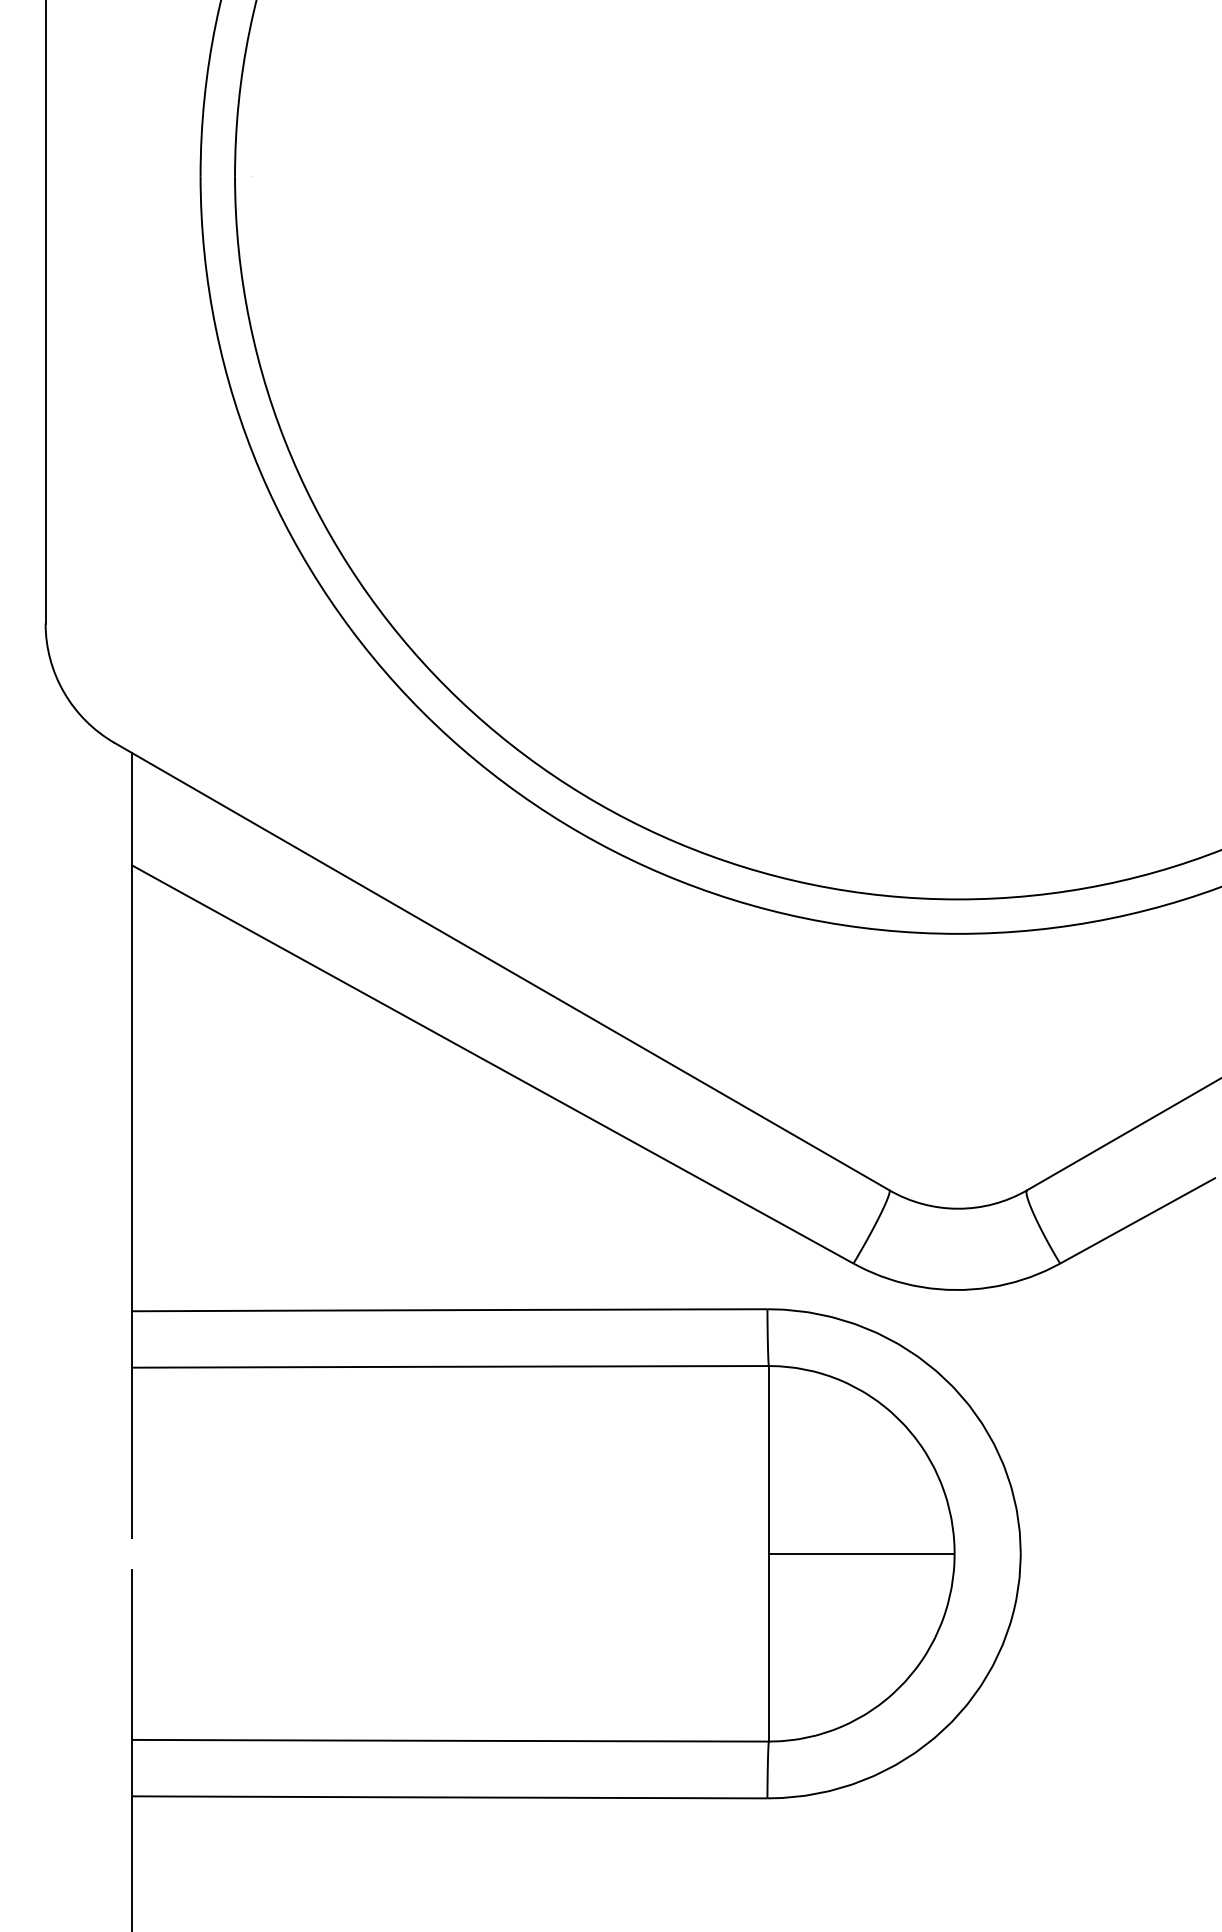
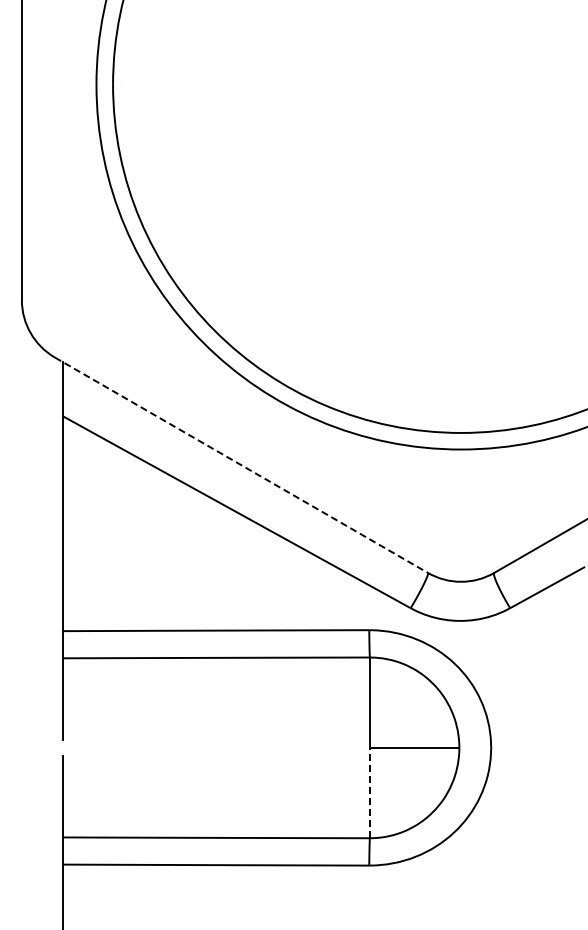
line: (501, 967) -> (241, 465), solid -> dashed
line: (767, 1646) -> (369, 792), solid -> dashed

